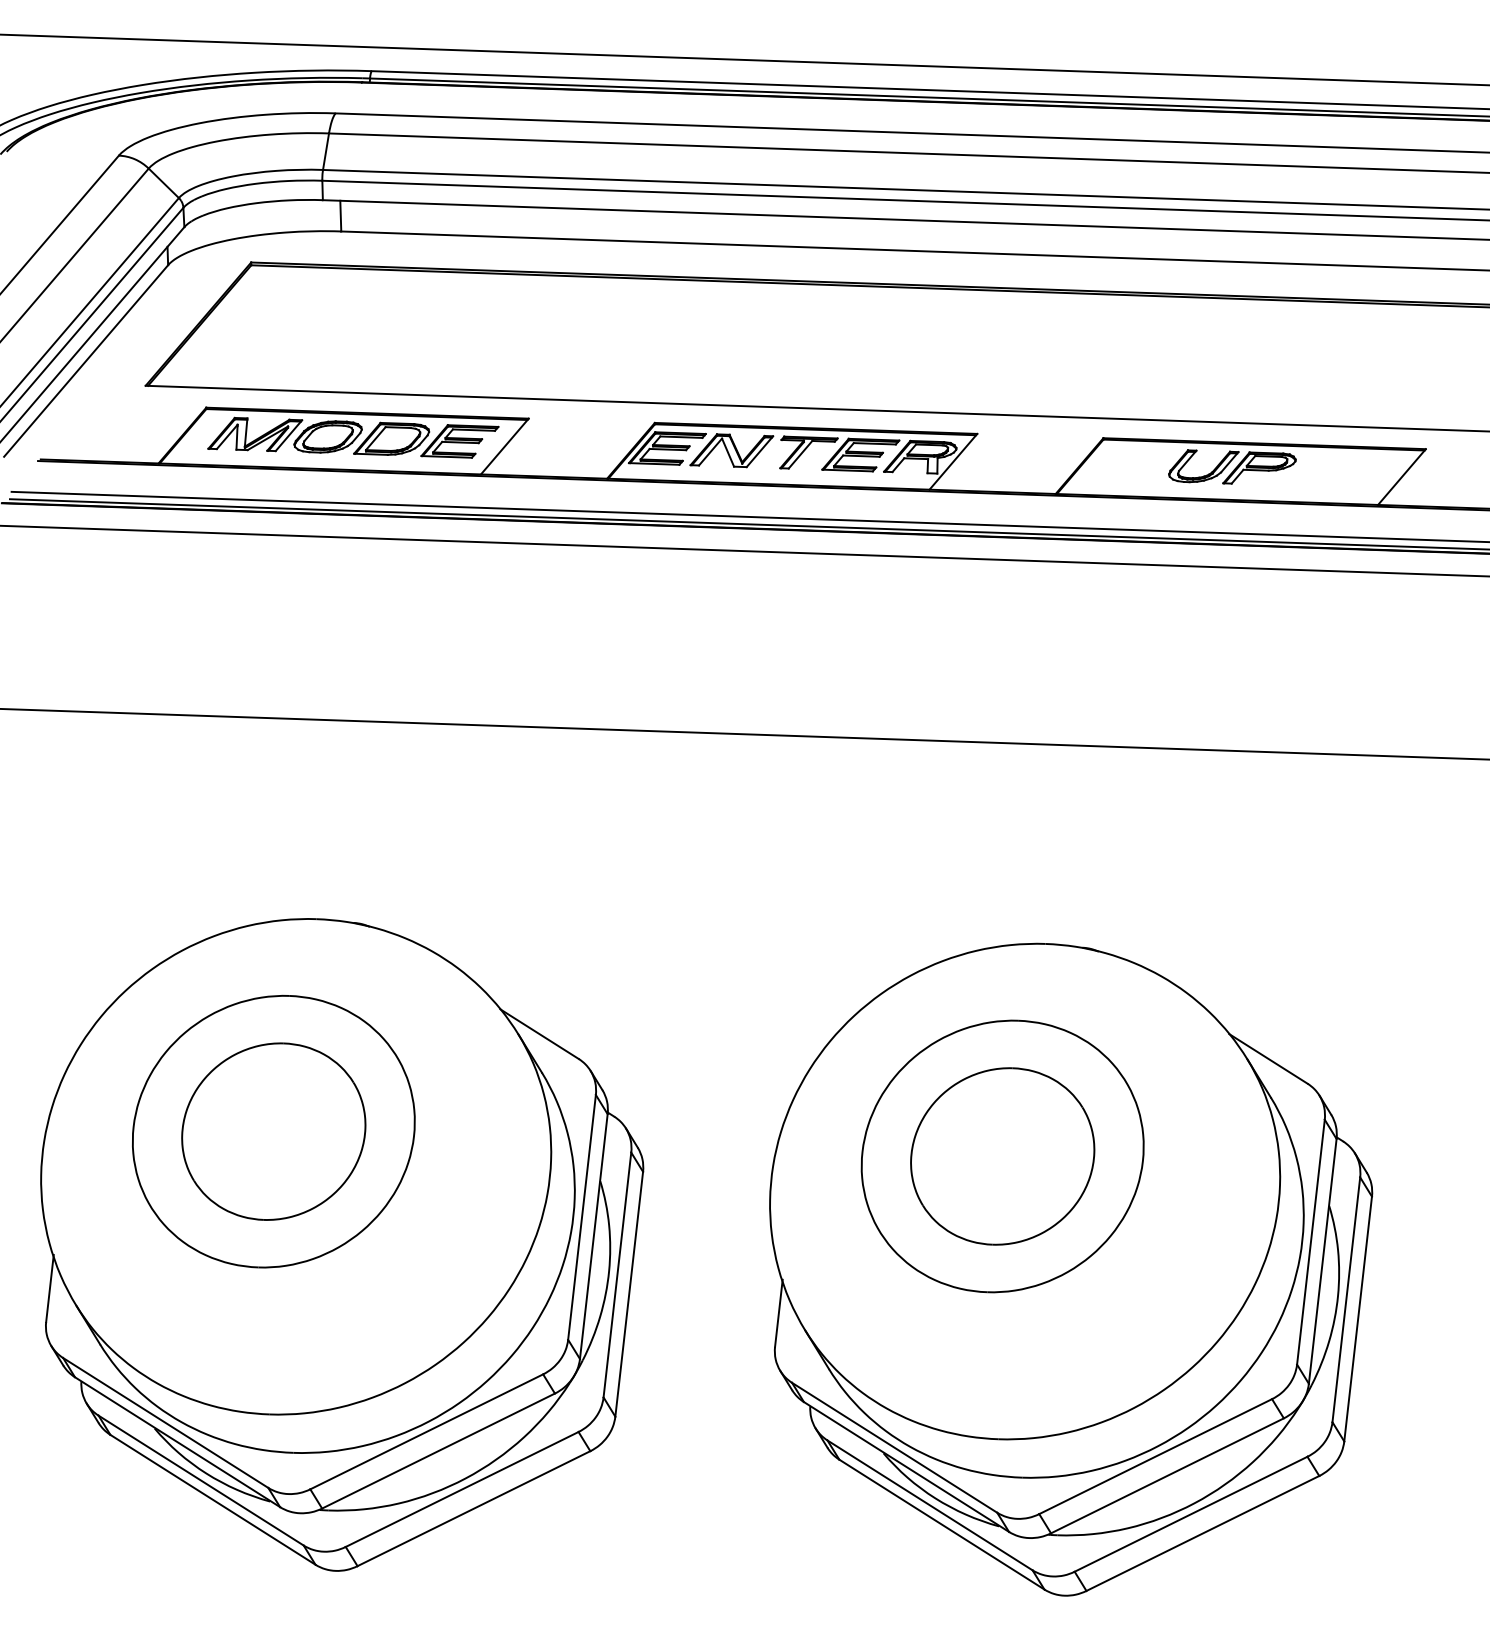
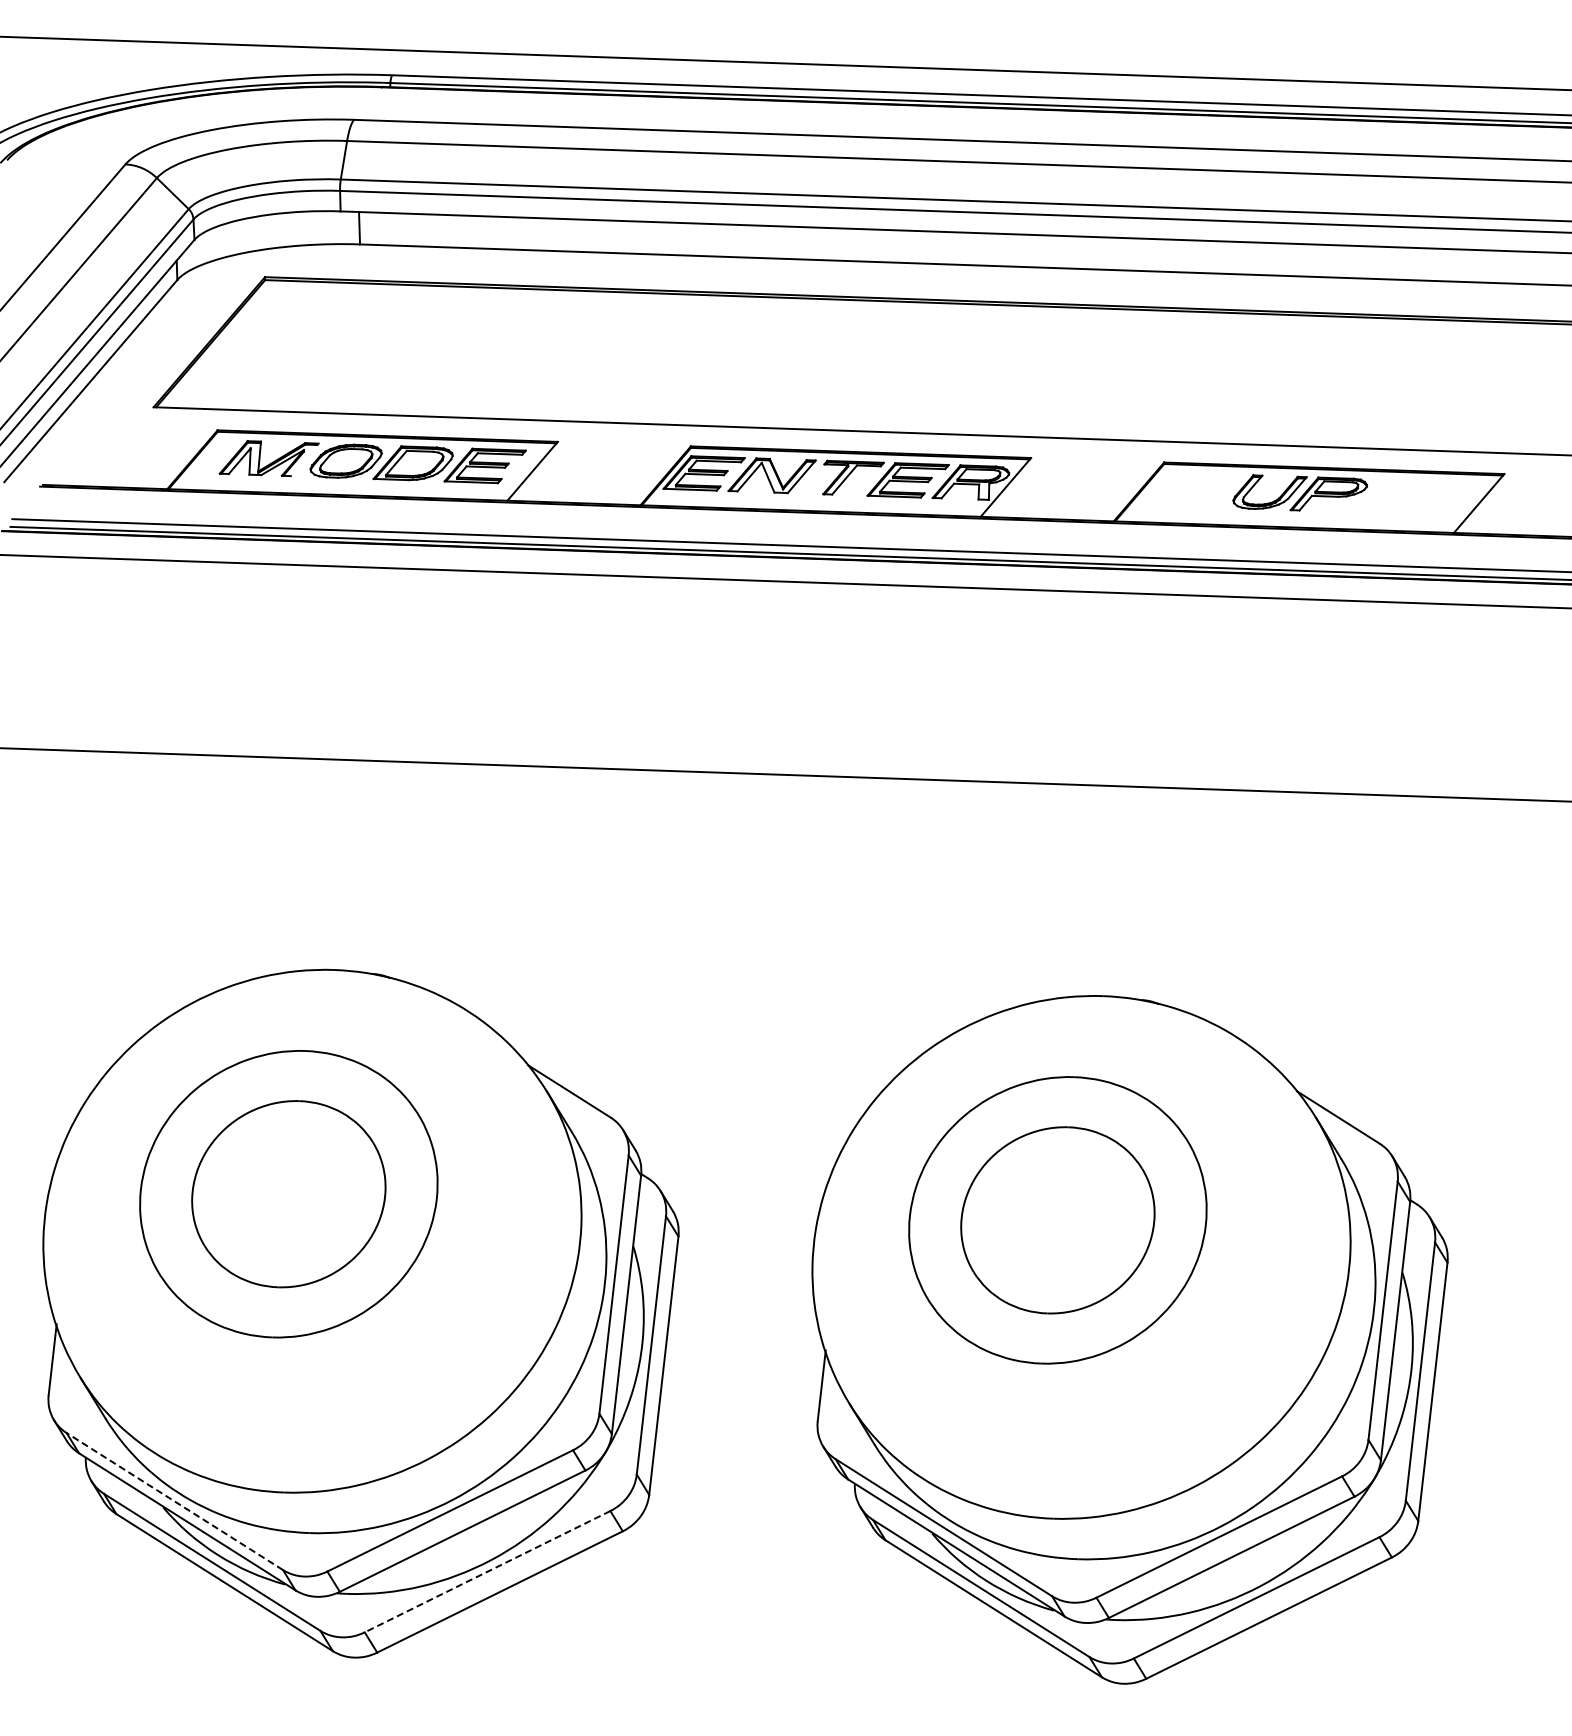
line: (288, 435) -> (304, 459), removed
line: (165, 1422) -> (174, 1501), solid -> dashed
line: (462, 1489) -> (487, 1571), solid -> dashed

